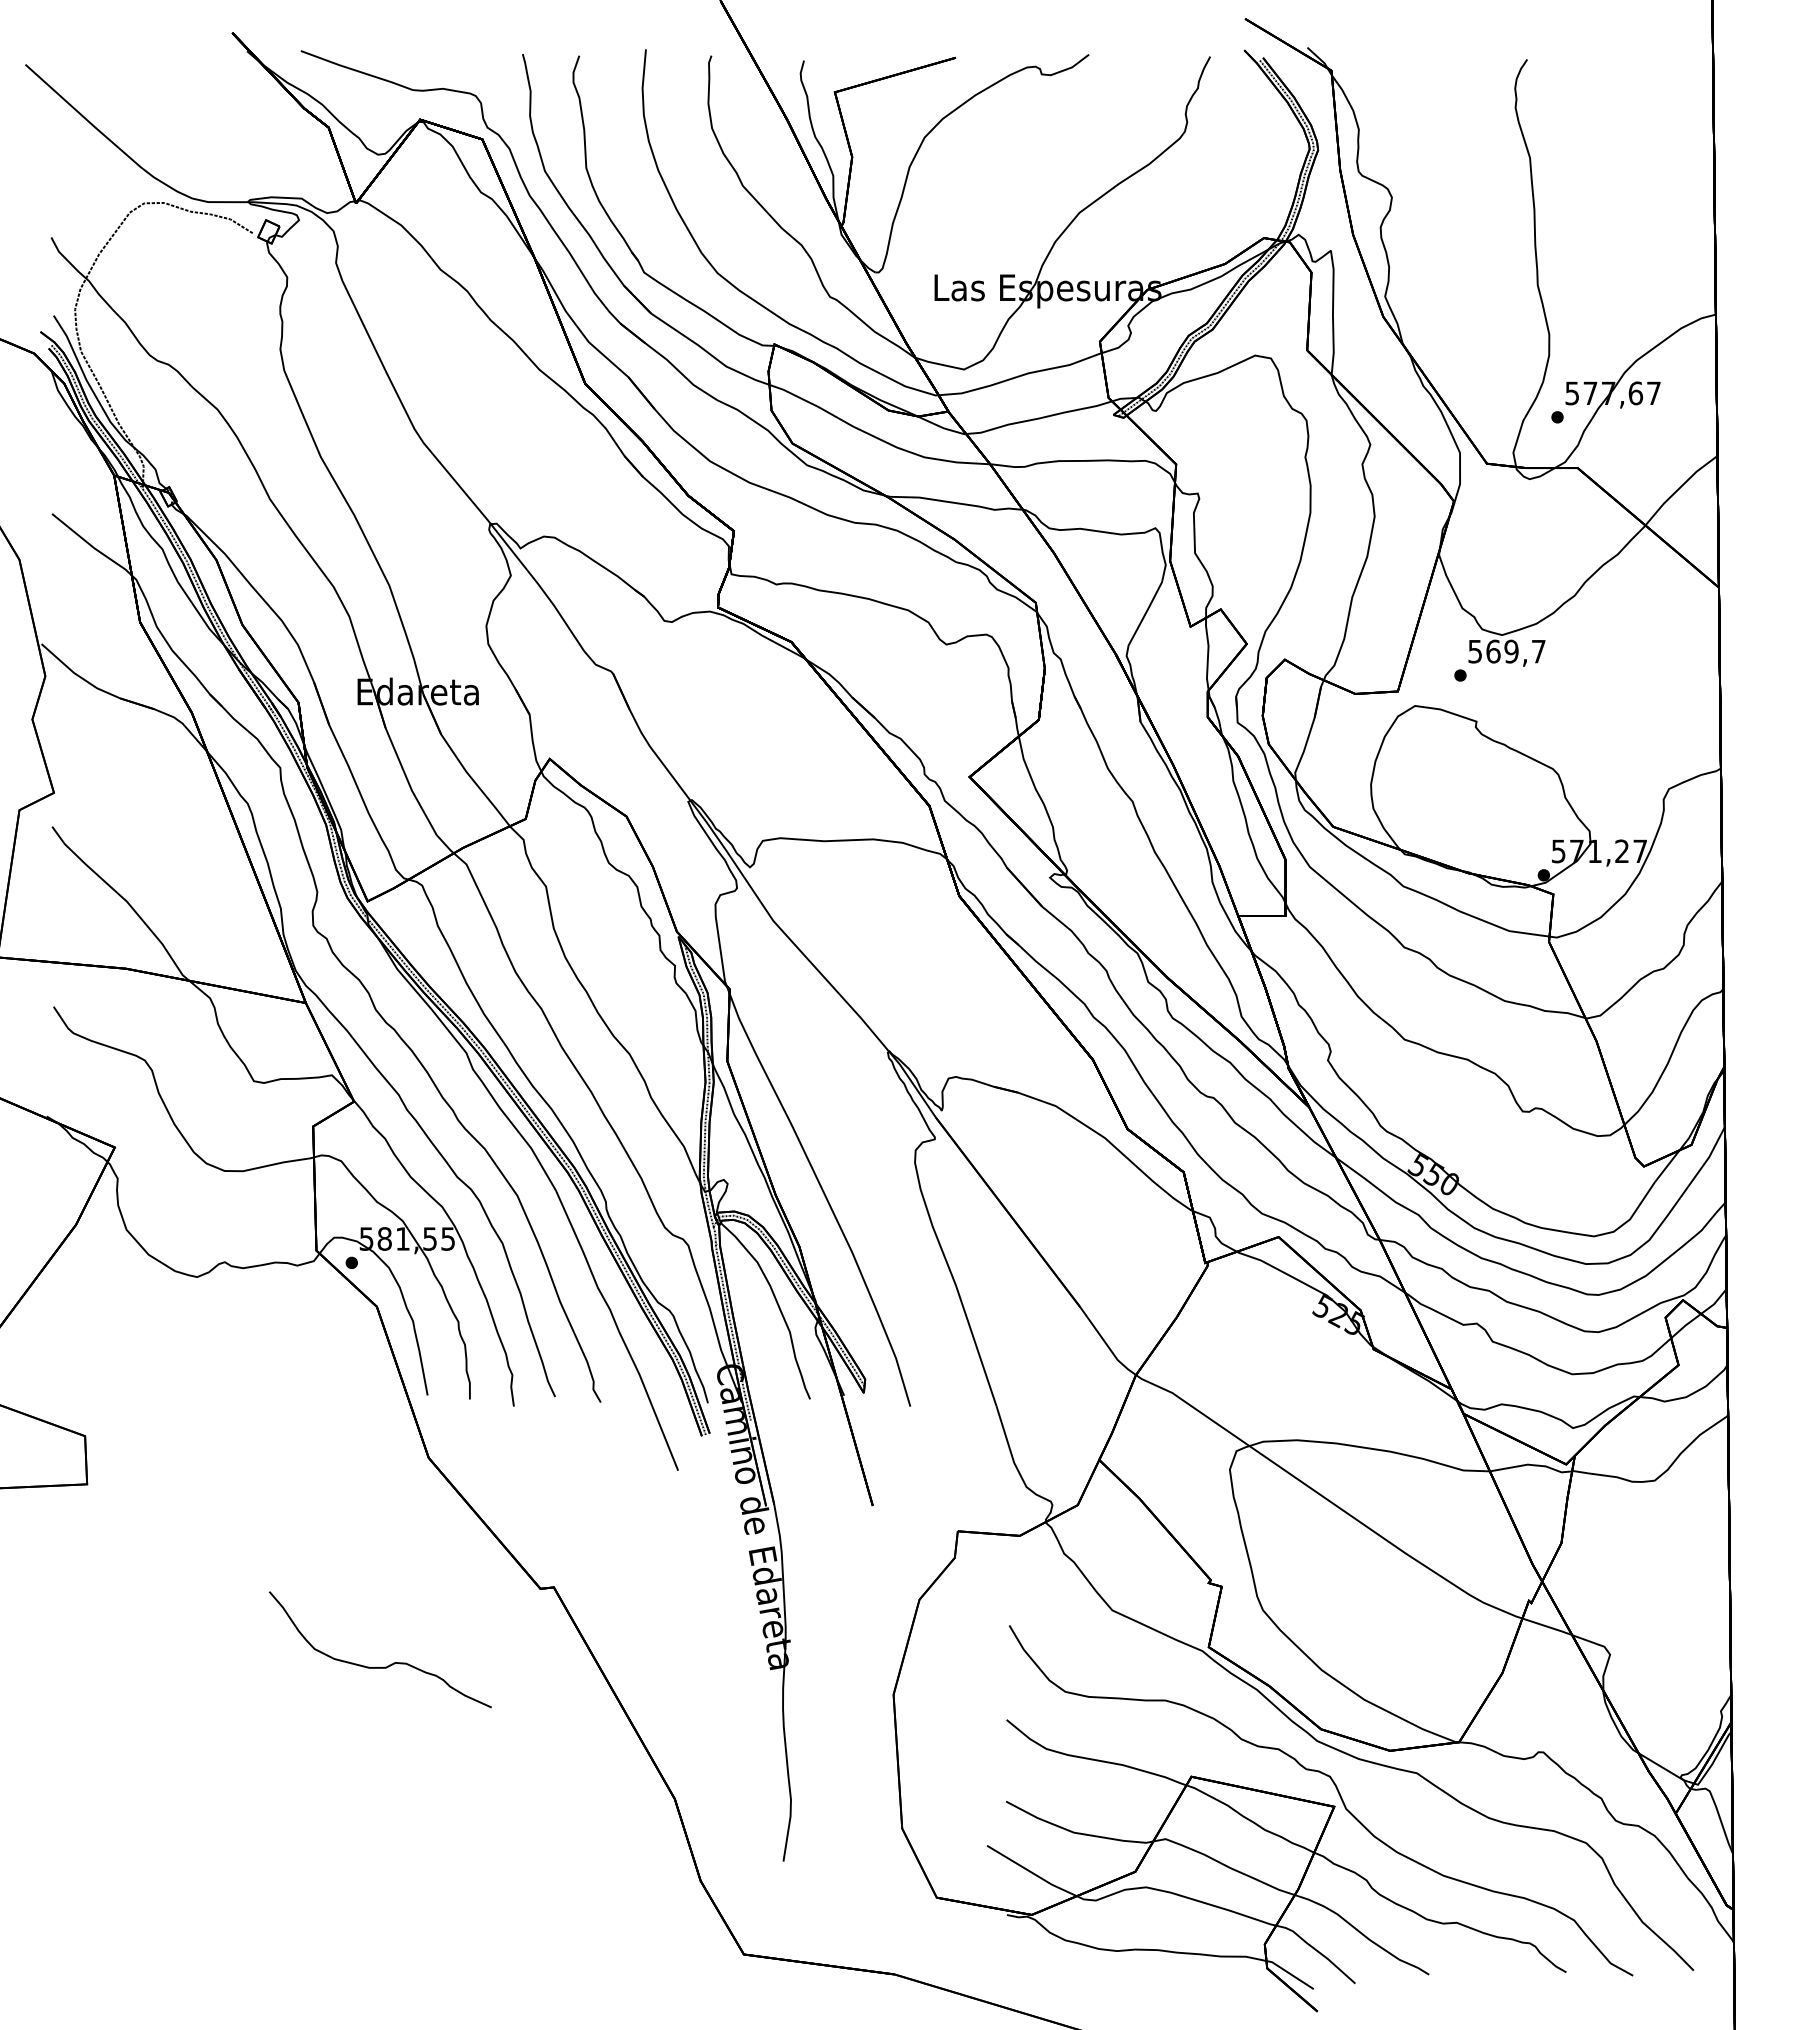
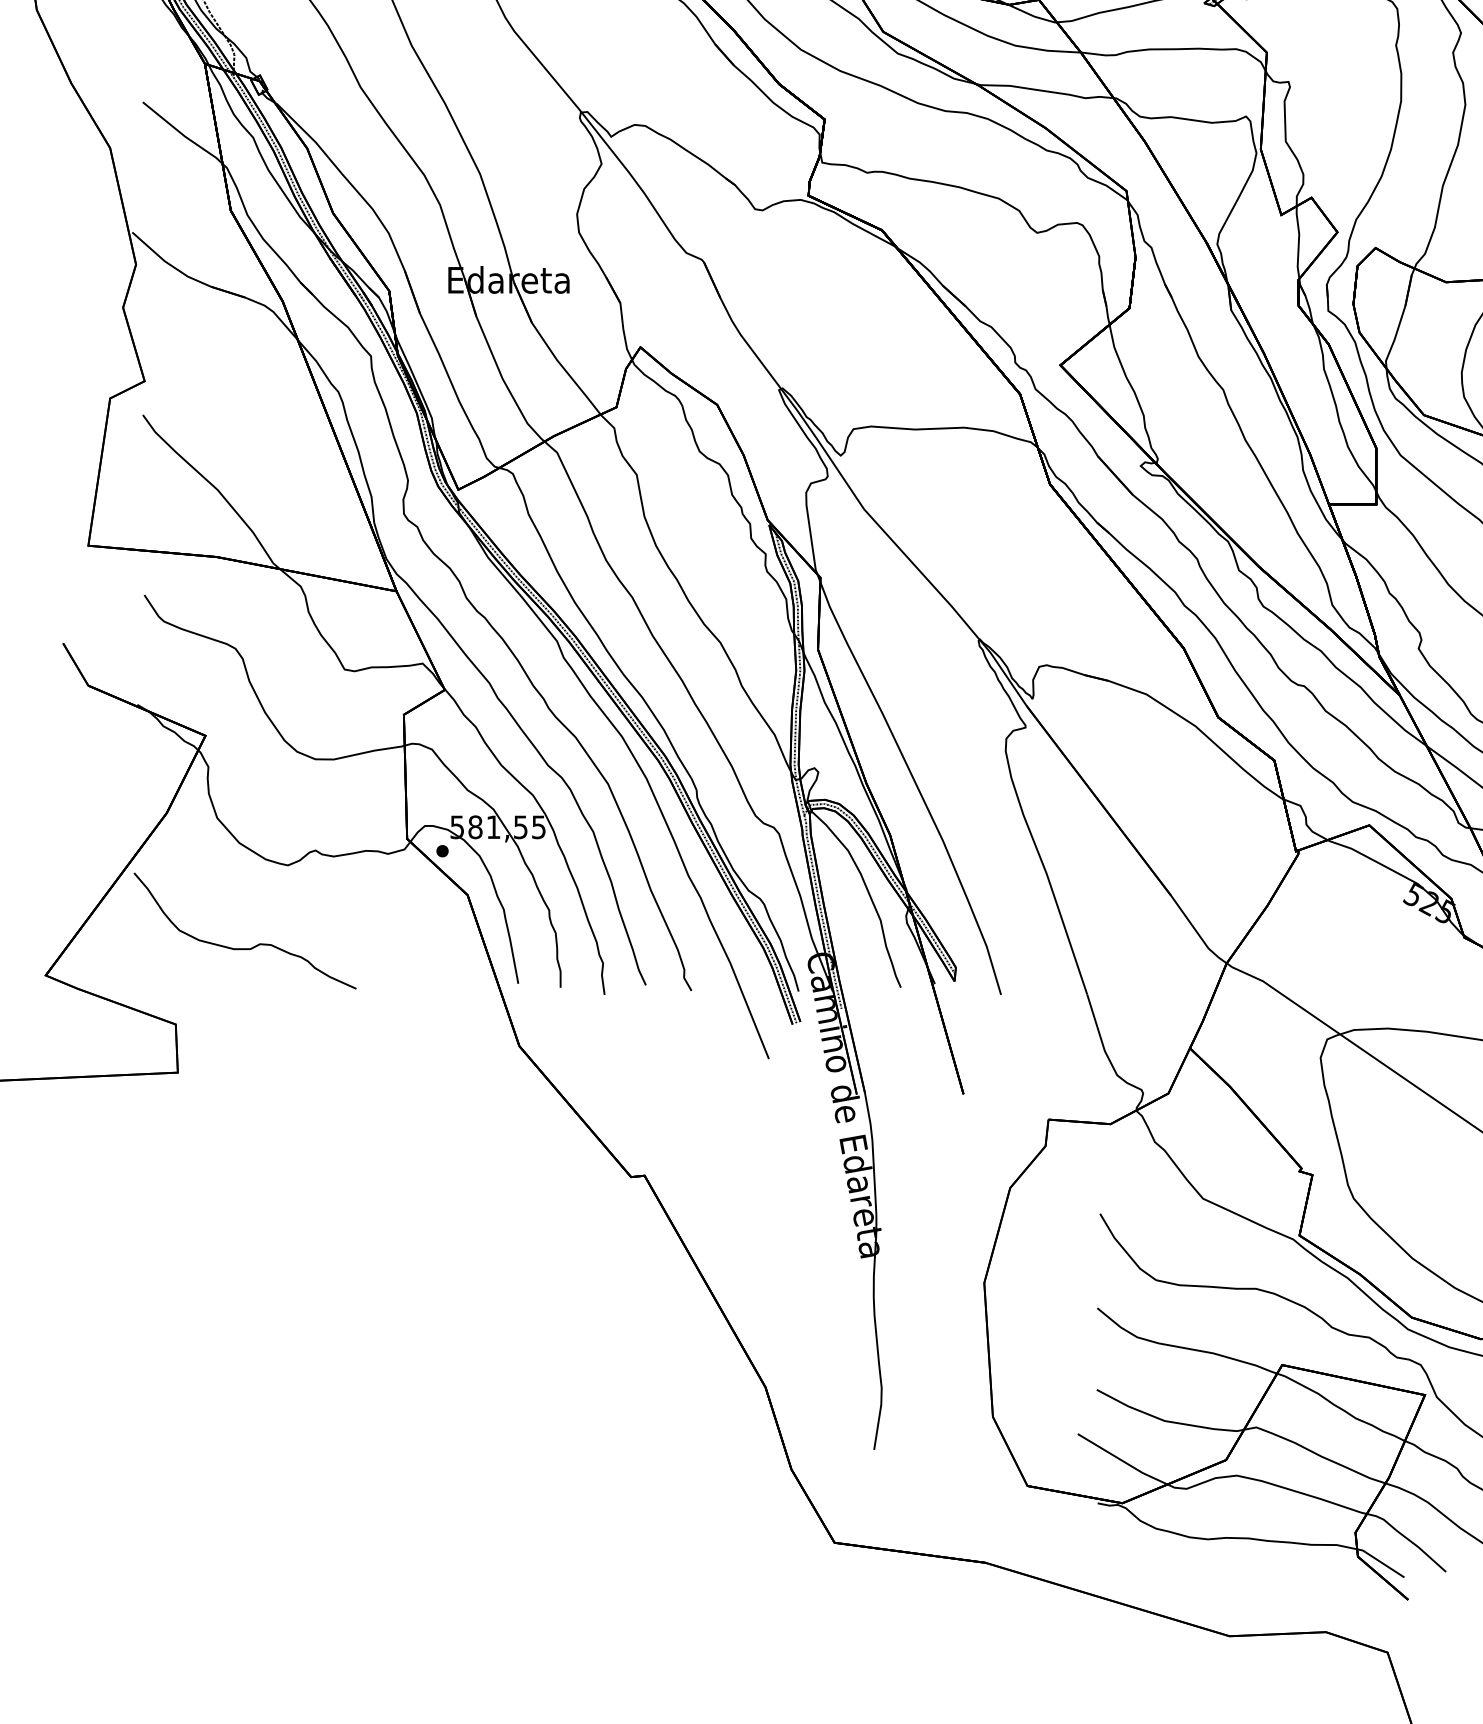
curve: (387, 1665) -> (252, 946), moved

